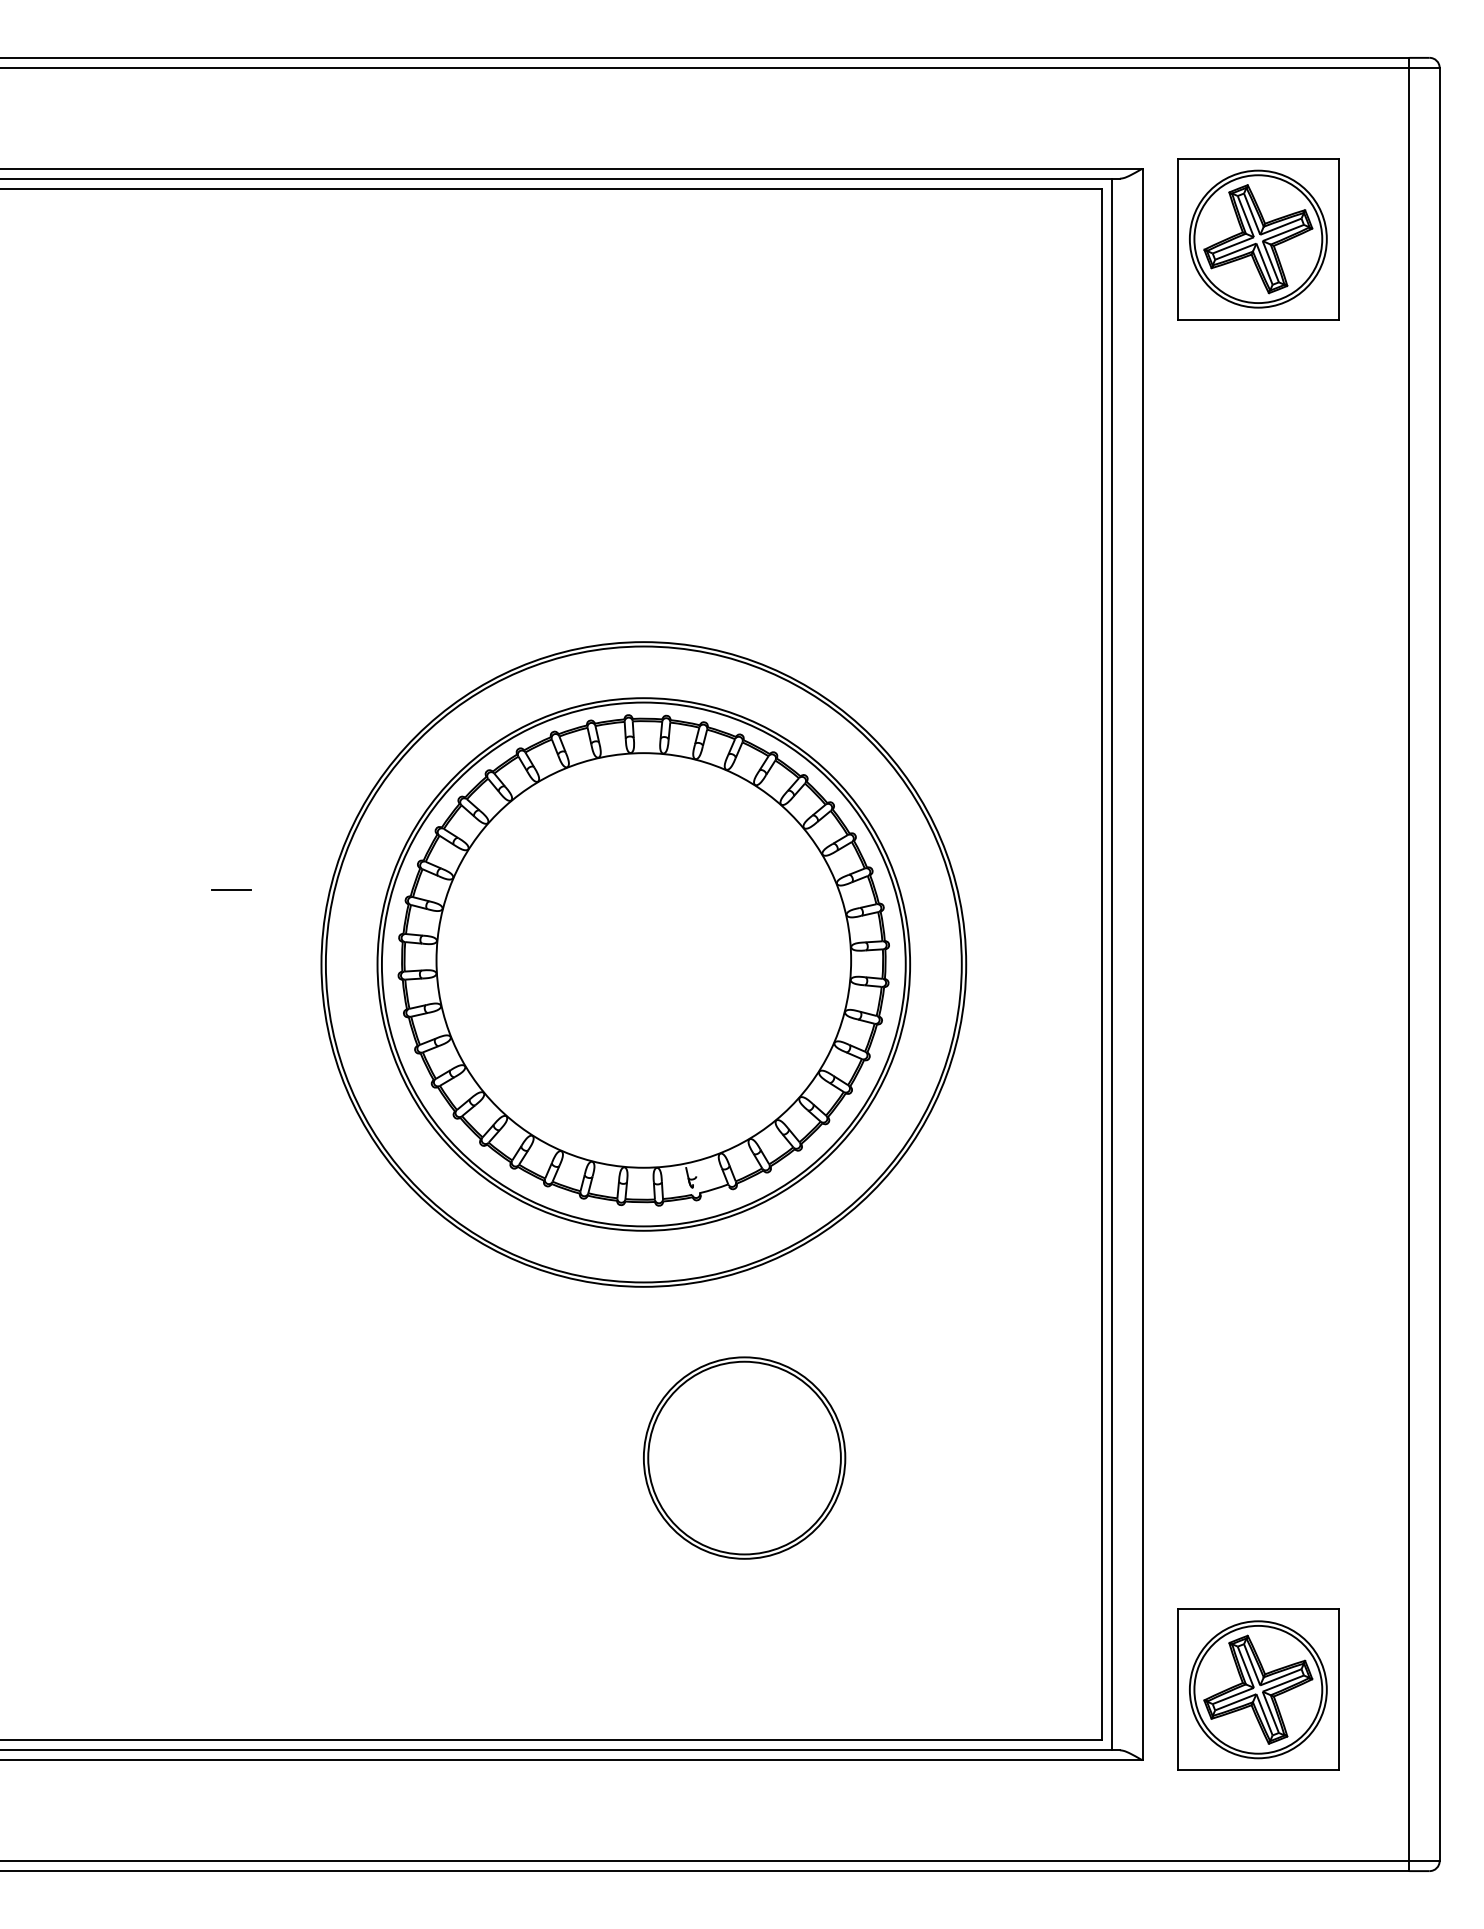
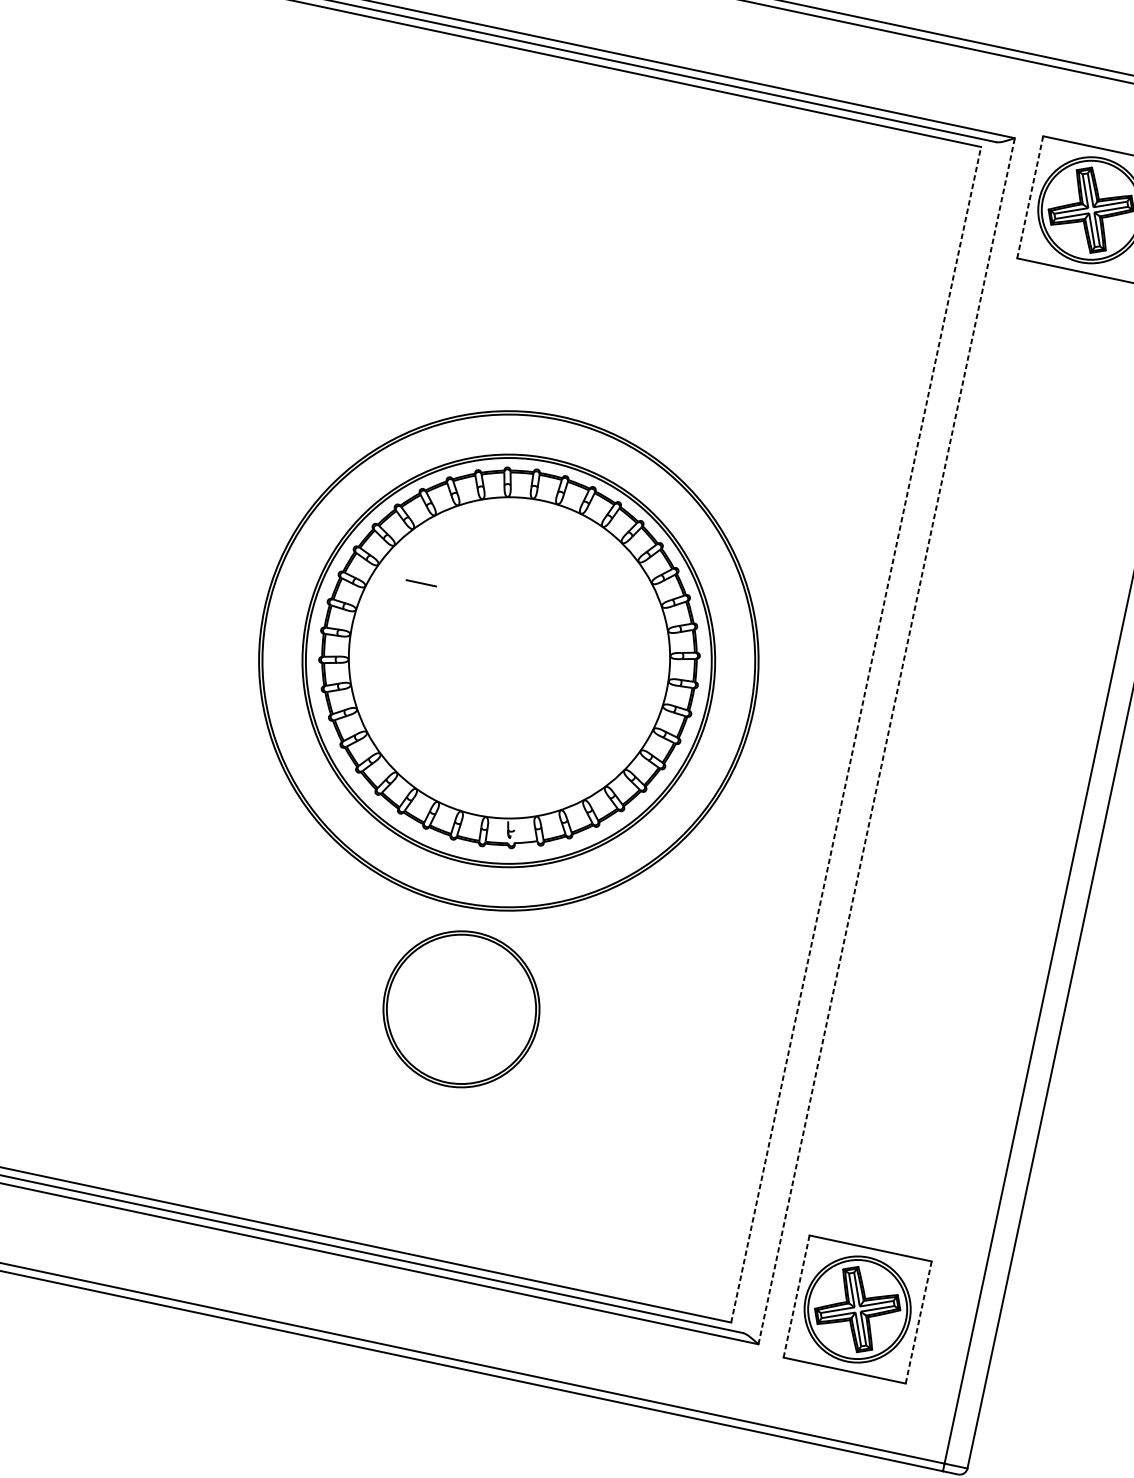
line: (1177, 239) -> (1030, 197), solid -> dashed
line: (231, 889) -> (421, 582), moved
line: (1102, 964) -> (856, 734), solid -> dashed
line: (1112, 964) -> (863, 736), removed
line: (1142, 964) -> (886, 741), solid -> dashed
part: (744, 1457) -> (461, 1008), moved
line: (1177, 1689) -> (796, 1296), solid -> dashed
line: (1338, 1689) -> (918, 1322), solid -> dashed

